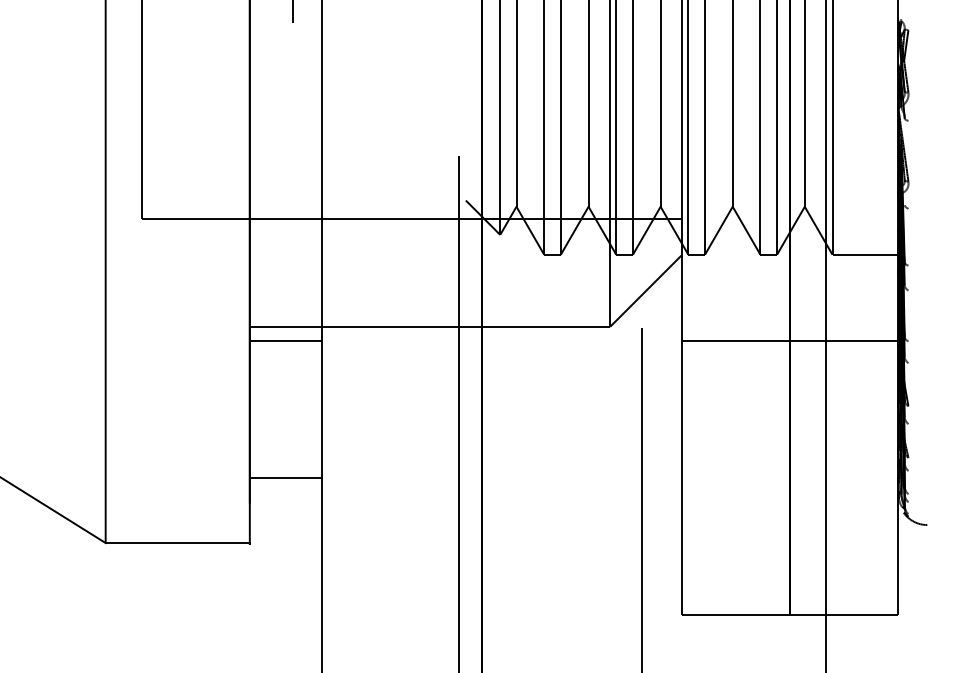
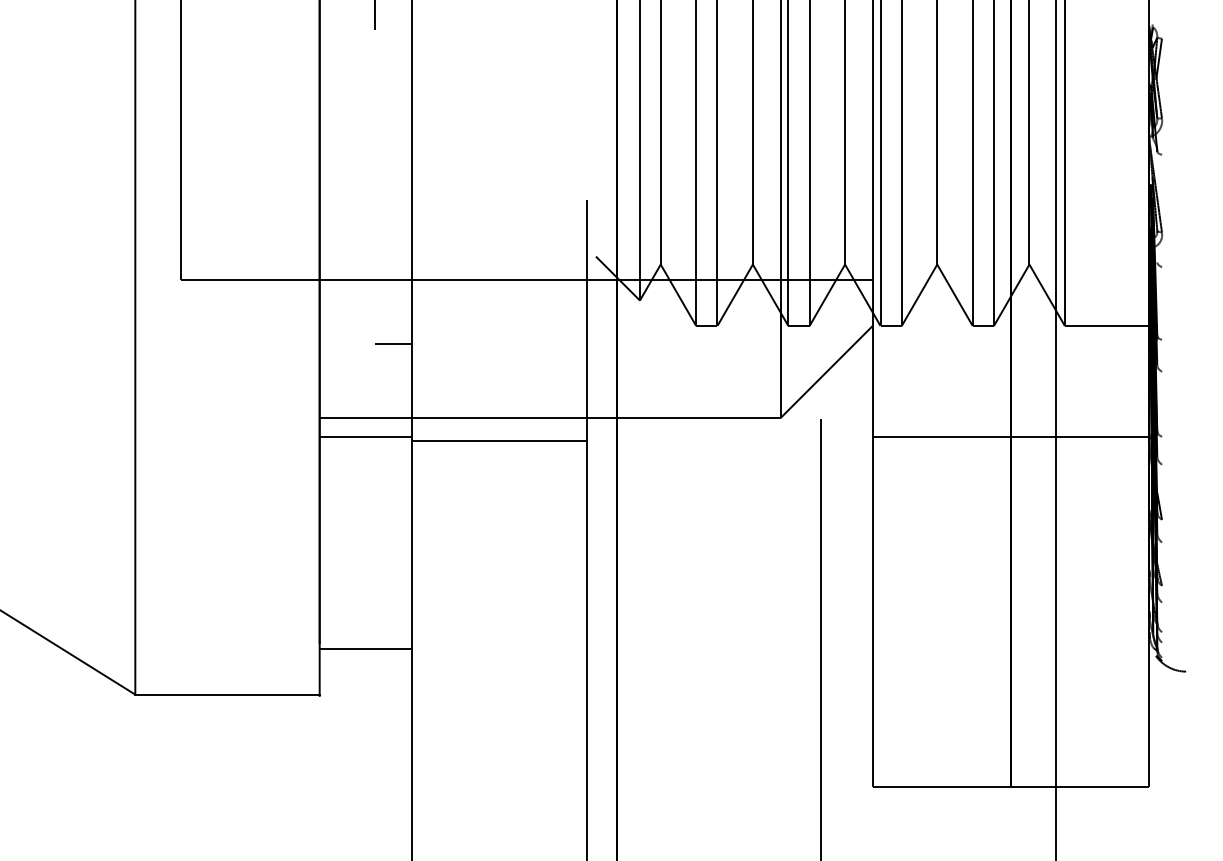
line: (307, 268) -> (393, 343), added
line: (389, 345) -> (498, 442), added
line: (285, 478) -> (365, 649), moved

